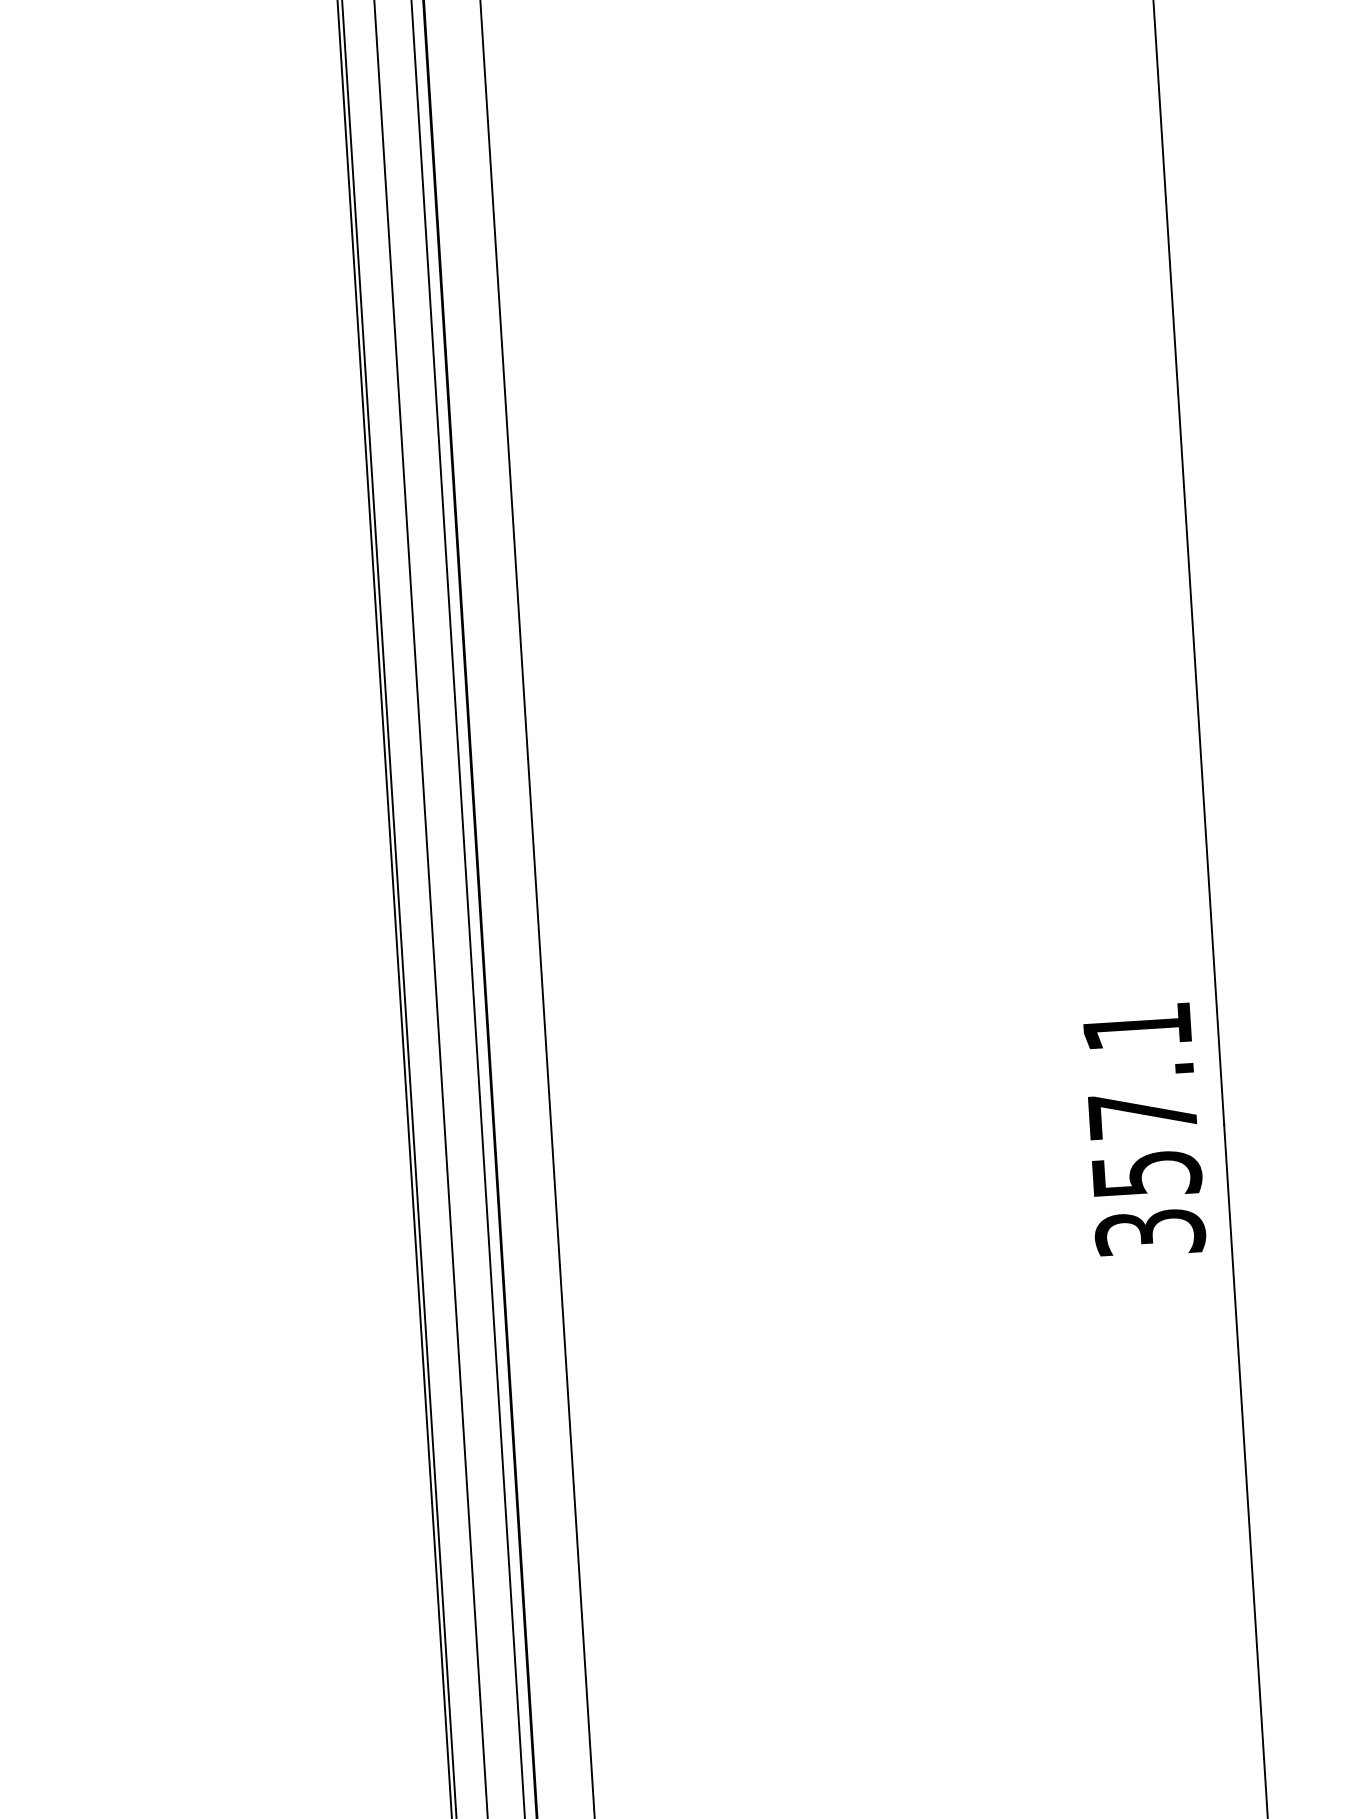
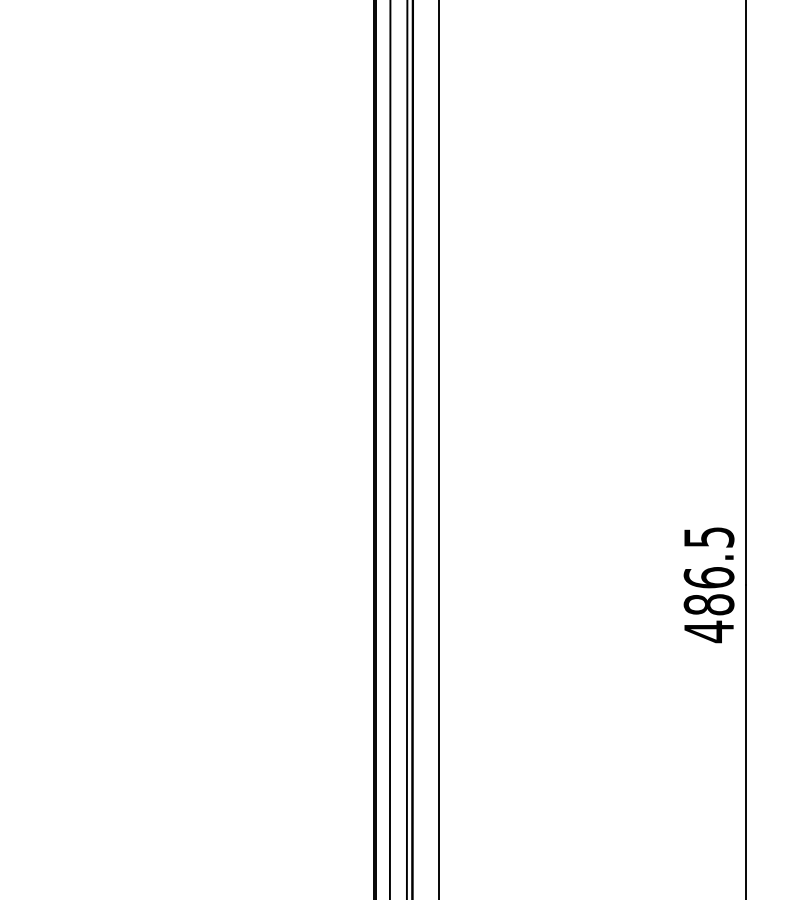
text: (1142, 1132) -> (708, 585), 357.1 -> 486.5

